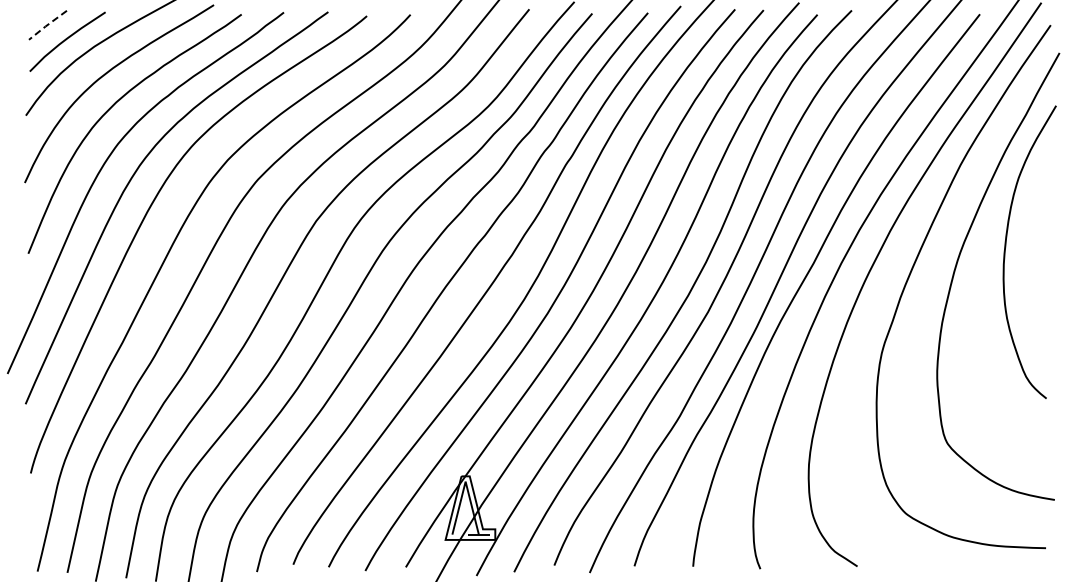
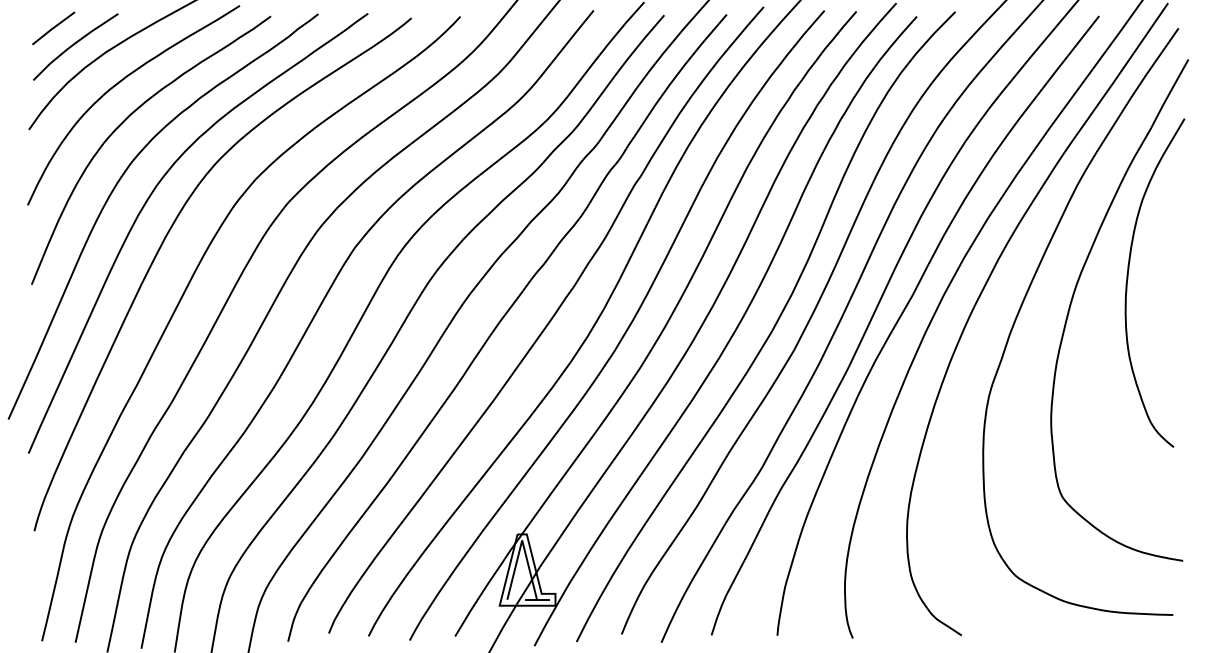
line: (47, 25) -> (53, 28), dashed -> solid

